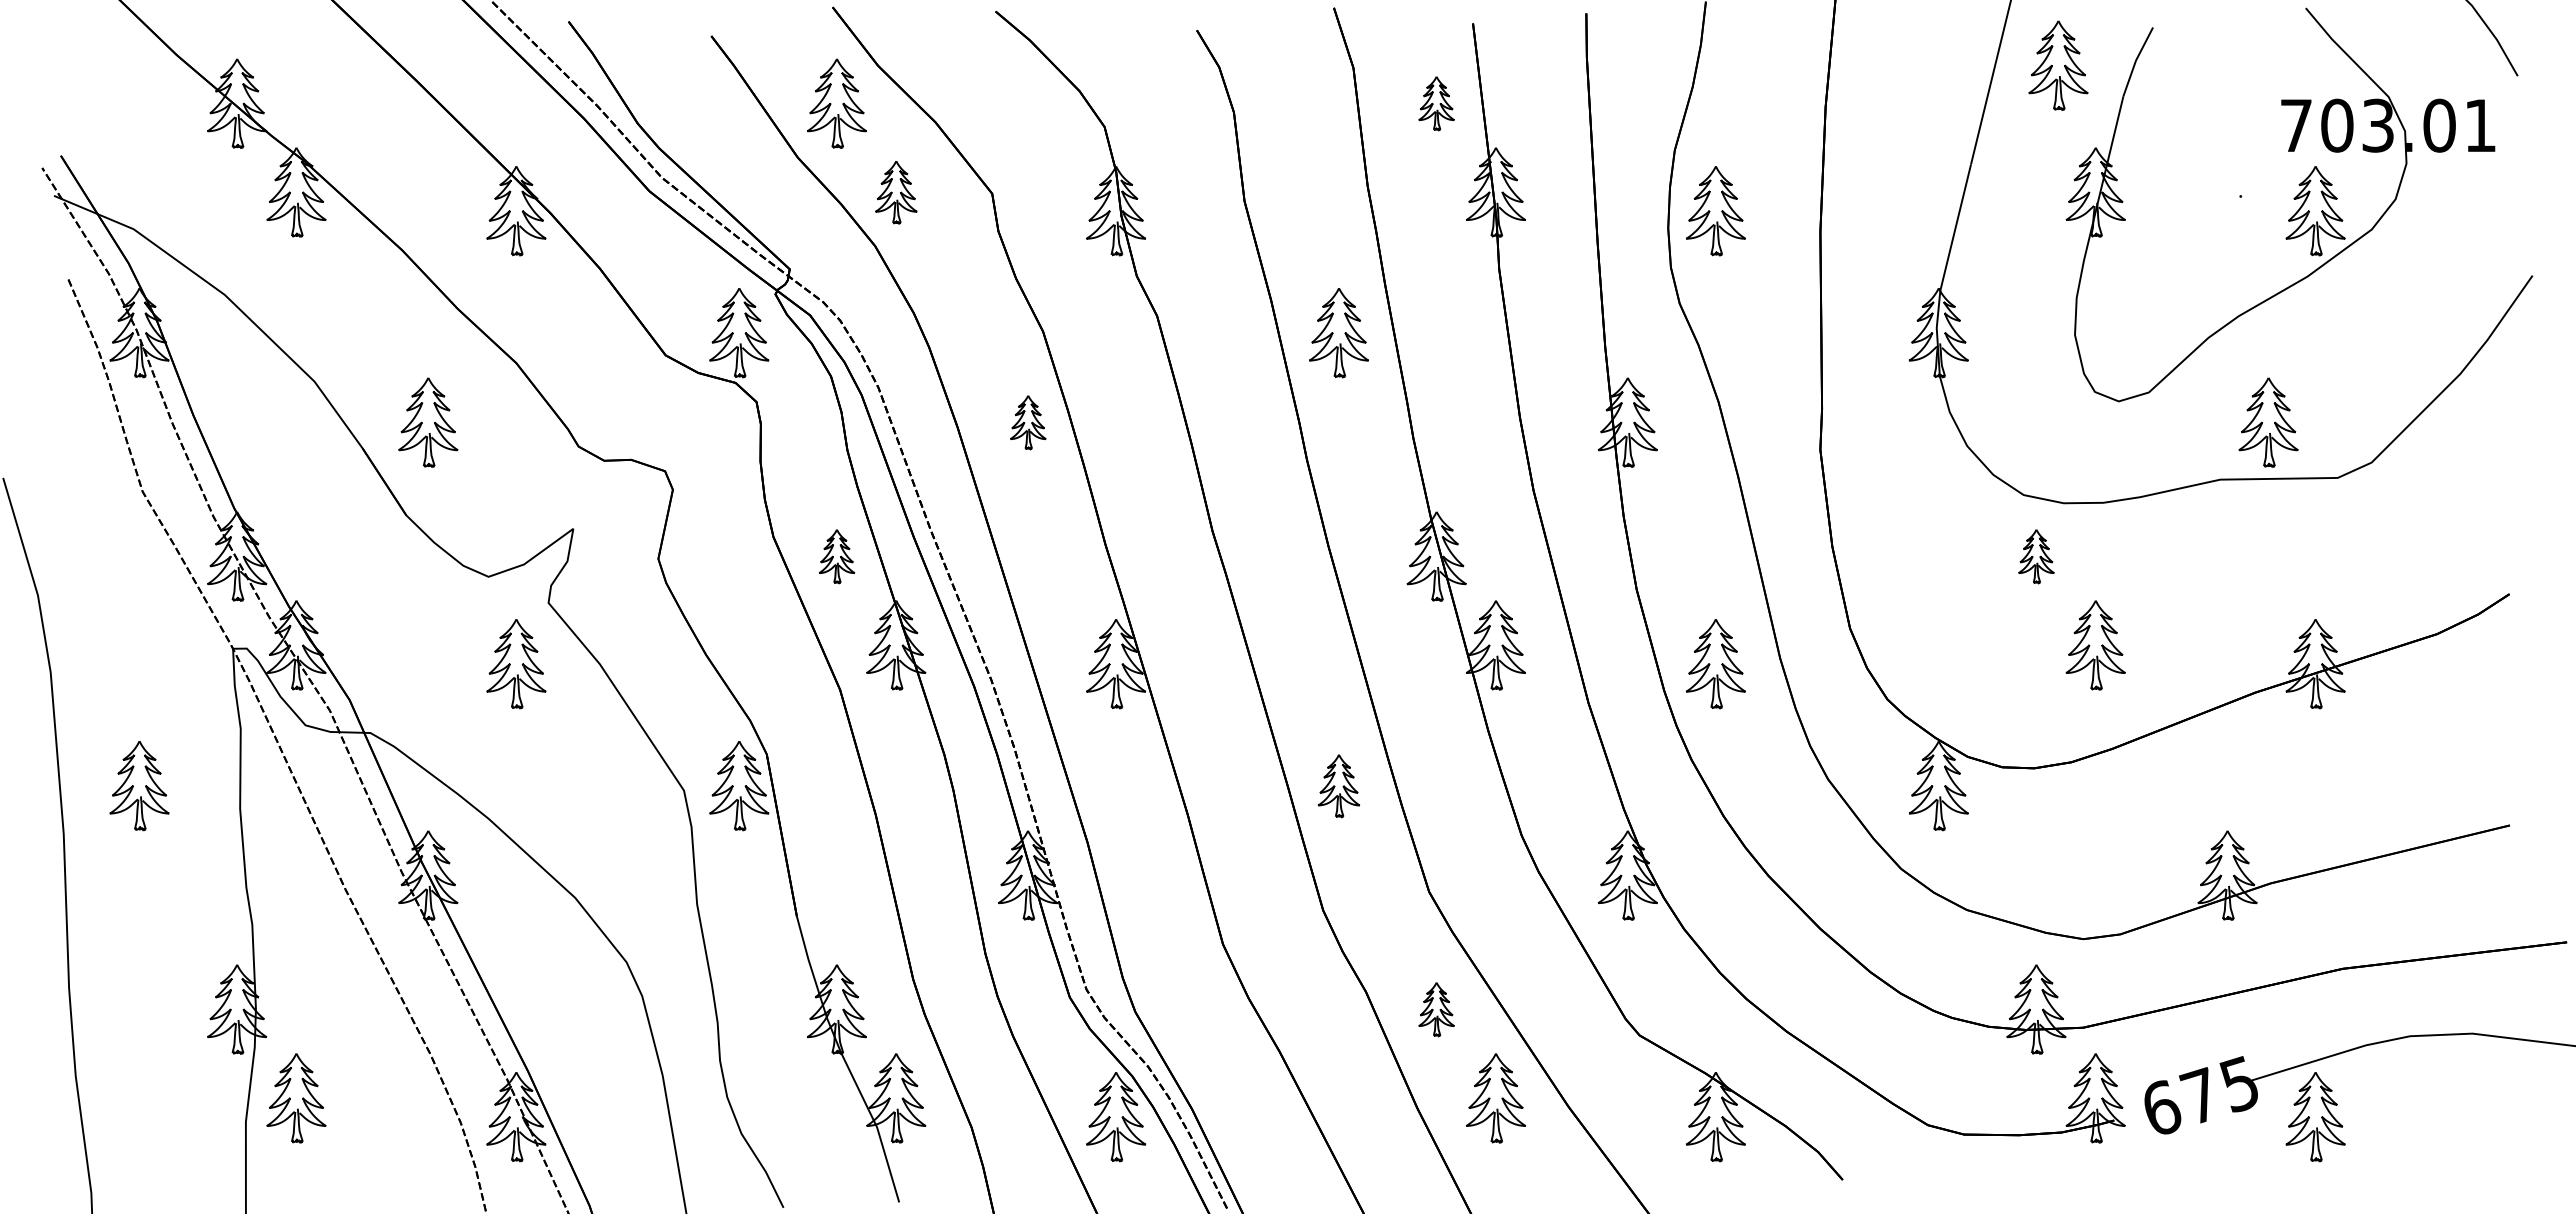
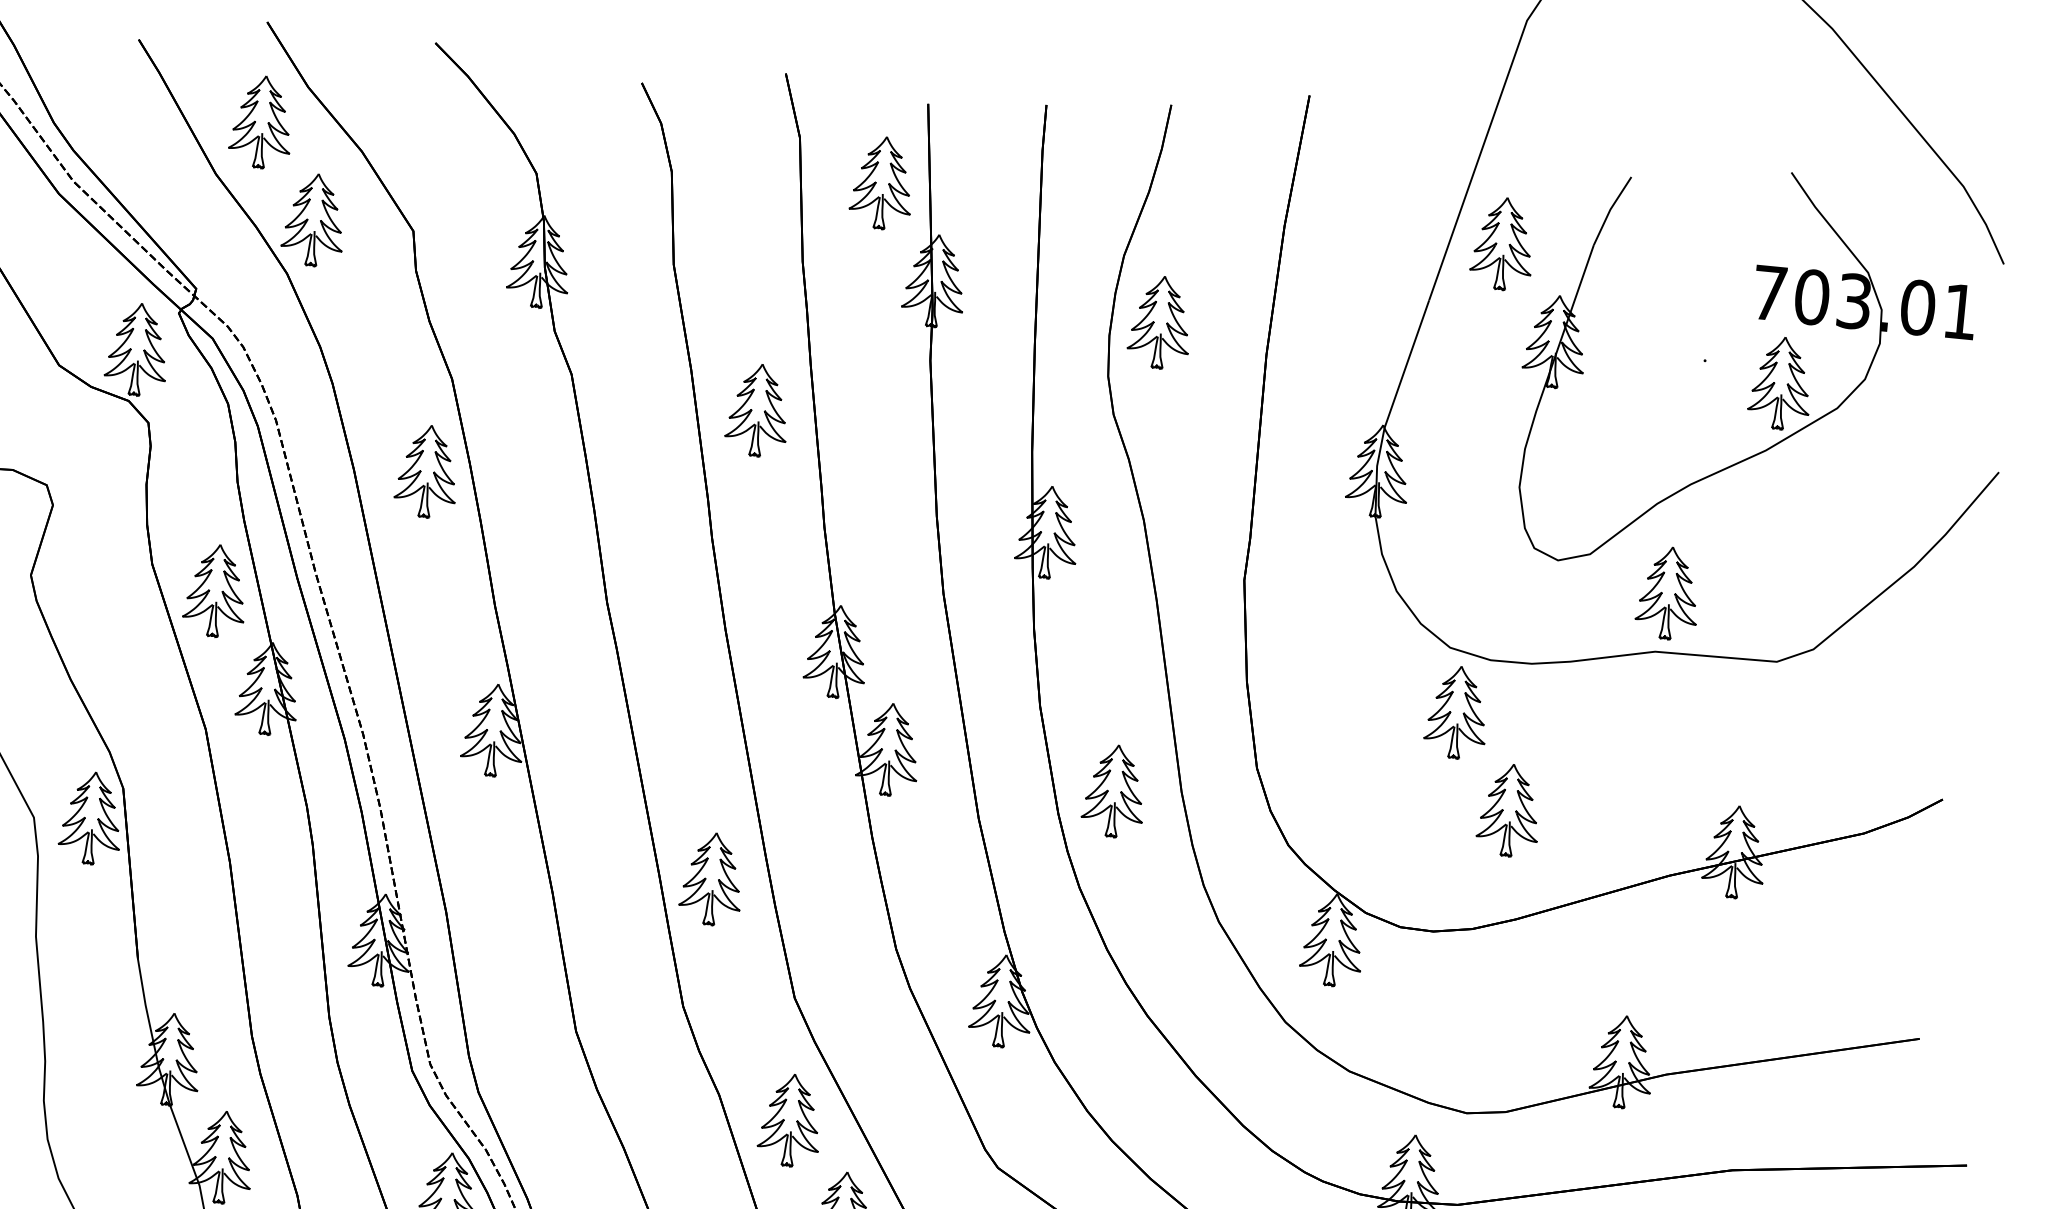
part: (2058, 65) -> (1503, 243), moved
part: (1436, 103) -> (882, 182), size x1.67
part: (896, 192) -> (314, 220), size x1.43
part: (1028, 422) -> (427, 471), size x1.67
part: (2268, 422) -> (1668, 593), moved
part: (836, 556) -> (215, 590), size x1.67
part: (2036, 556) -> (1457, 712), size x1.67
part: (1338, 786) -> (711, 879), size x1.43
part: (1436, 1009) -> (790, 1120), size x1.67

